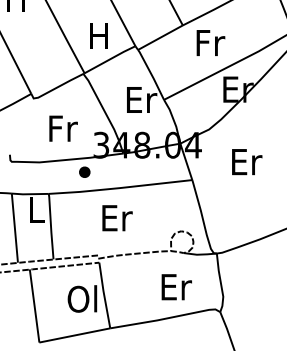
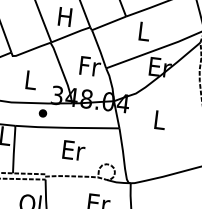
text: (210, 43) -> (144, 31), Fr -> L
text: (142, 99) -> (90, 66), Er -> Fr
text: (63, 128) -> (31, 80), Fr -> L
text: (247, 162) -> (160, 120), Er -> L
text: (117, 218) -> (73, 150), moved

